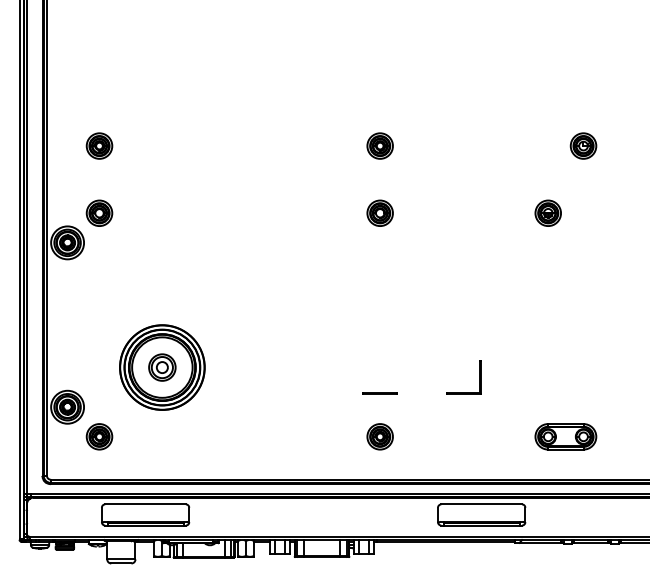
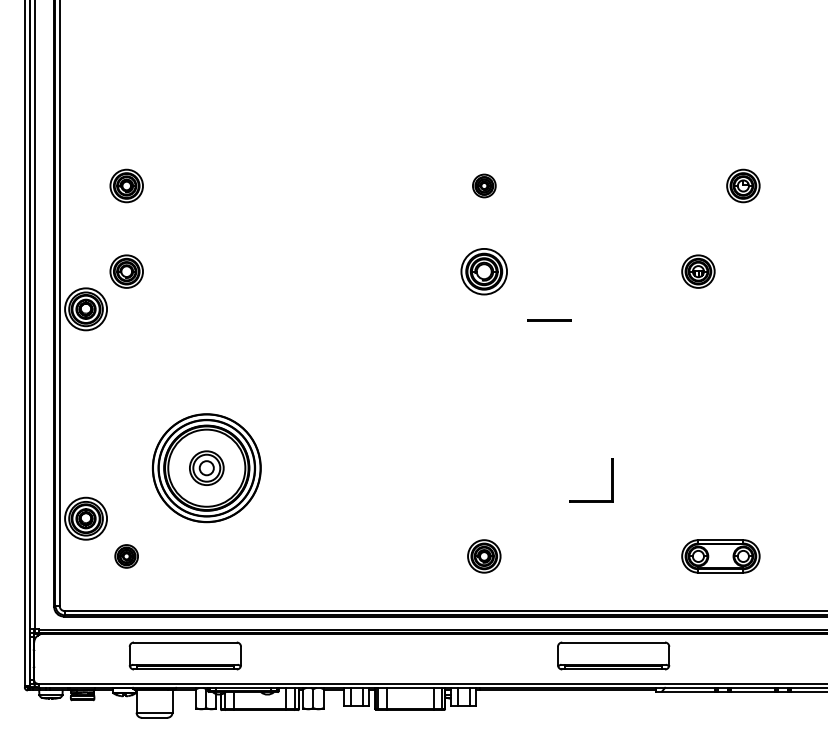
part: (380, 145) -> (484, 185), size x0.7
part: (380, 213) -> (484, 271), size x1.4
line: (380, 393) -> (549, 320), moved
part: (99, 436) -> (126, 556), size x0.7

